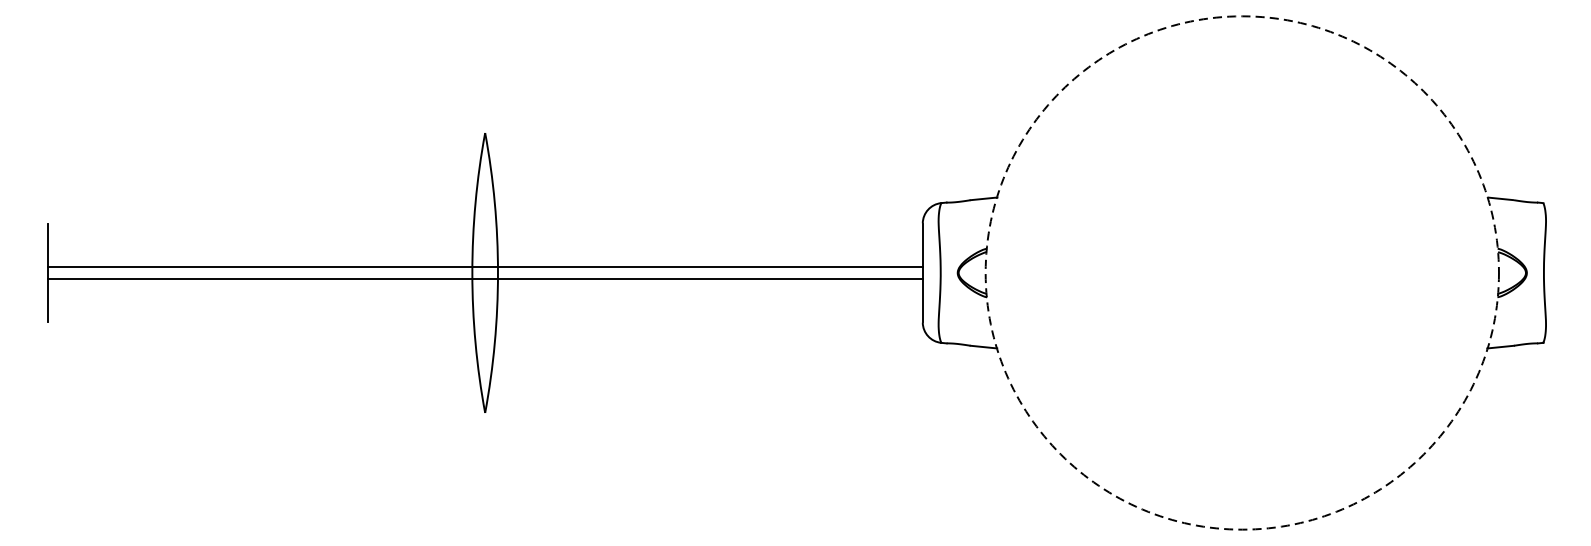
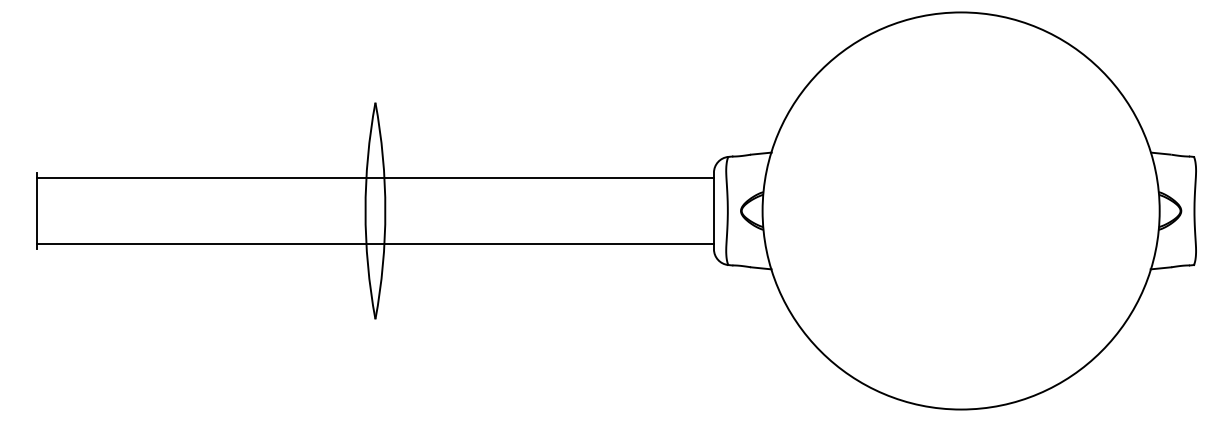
line: (483, 267) -> (374, 177), moved
circle: (1241, 272) -> (960, 210), dashed -> solid
line: (483, 278) -> (374, 244), moved

